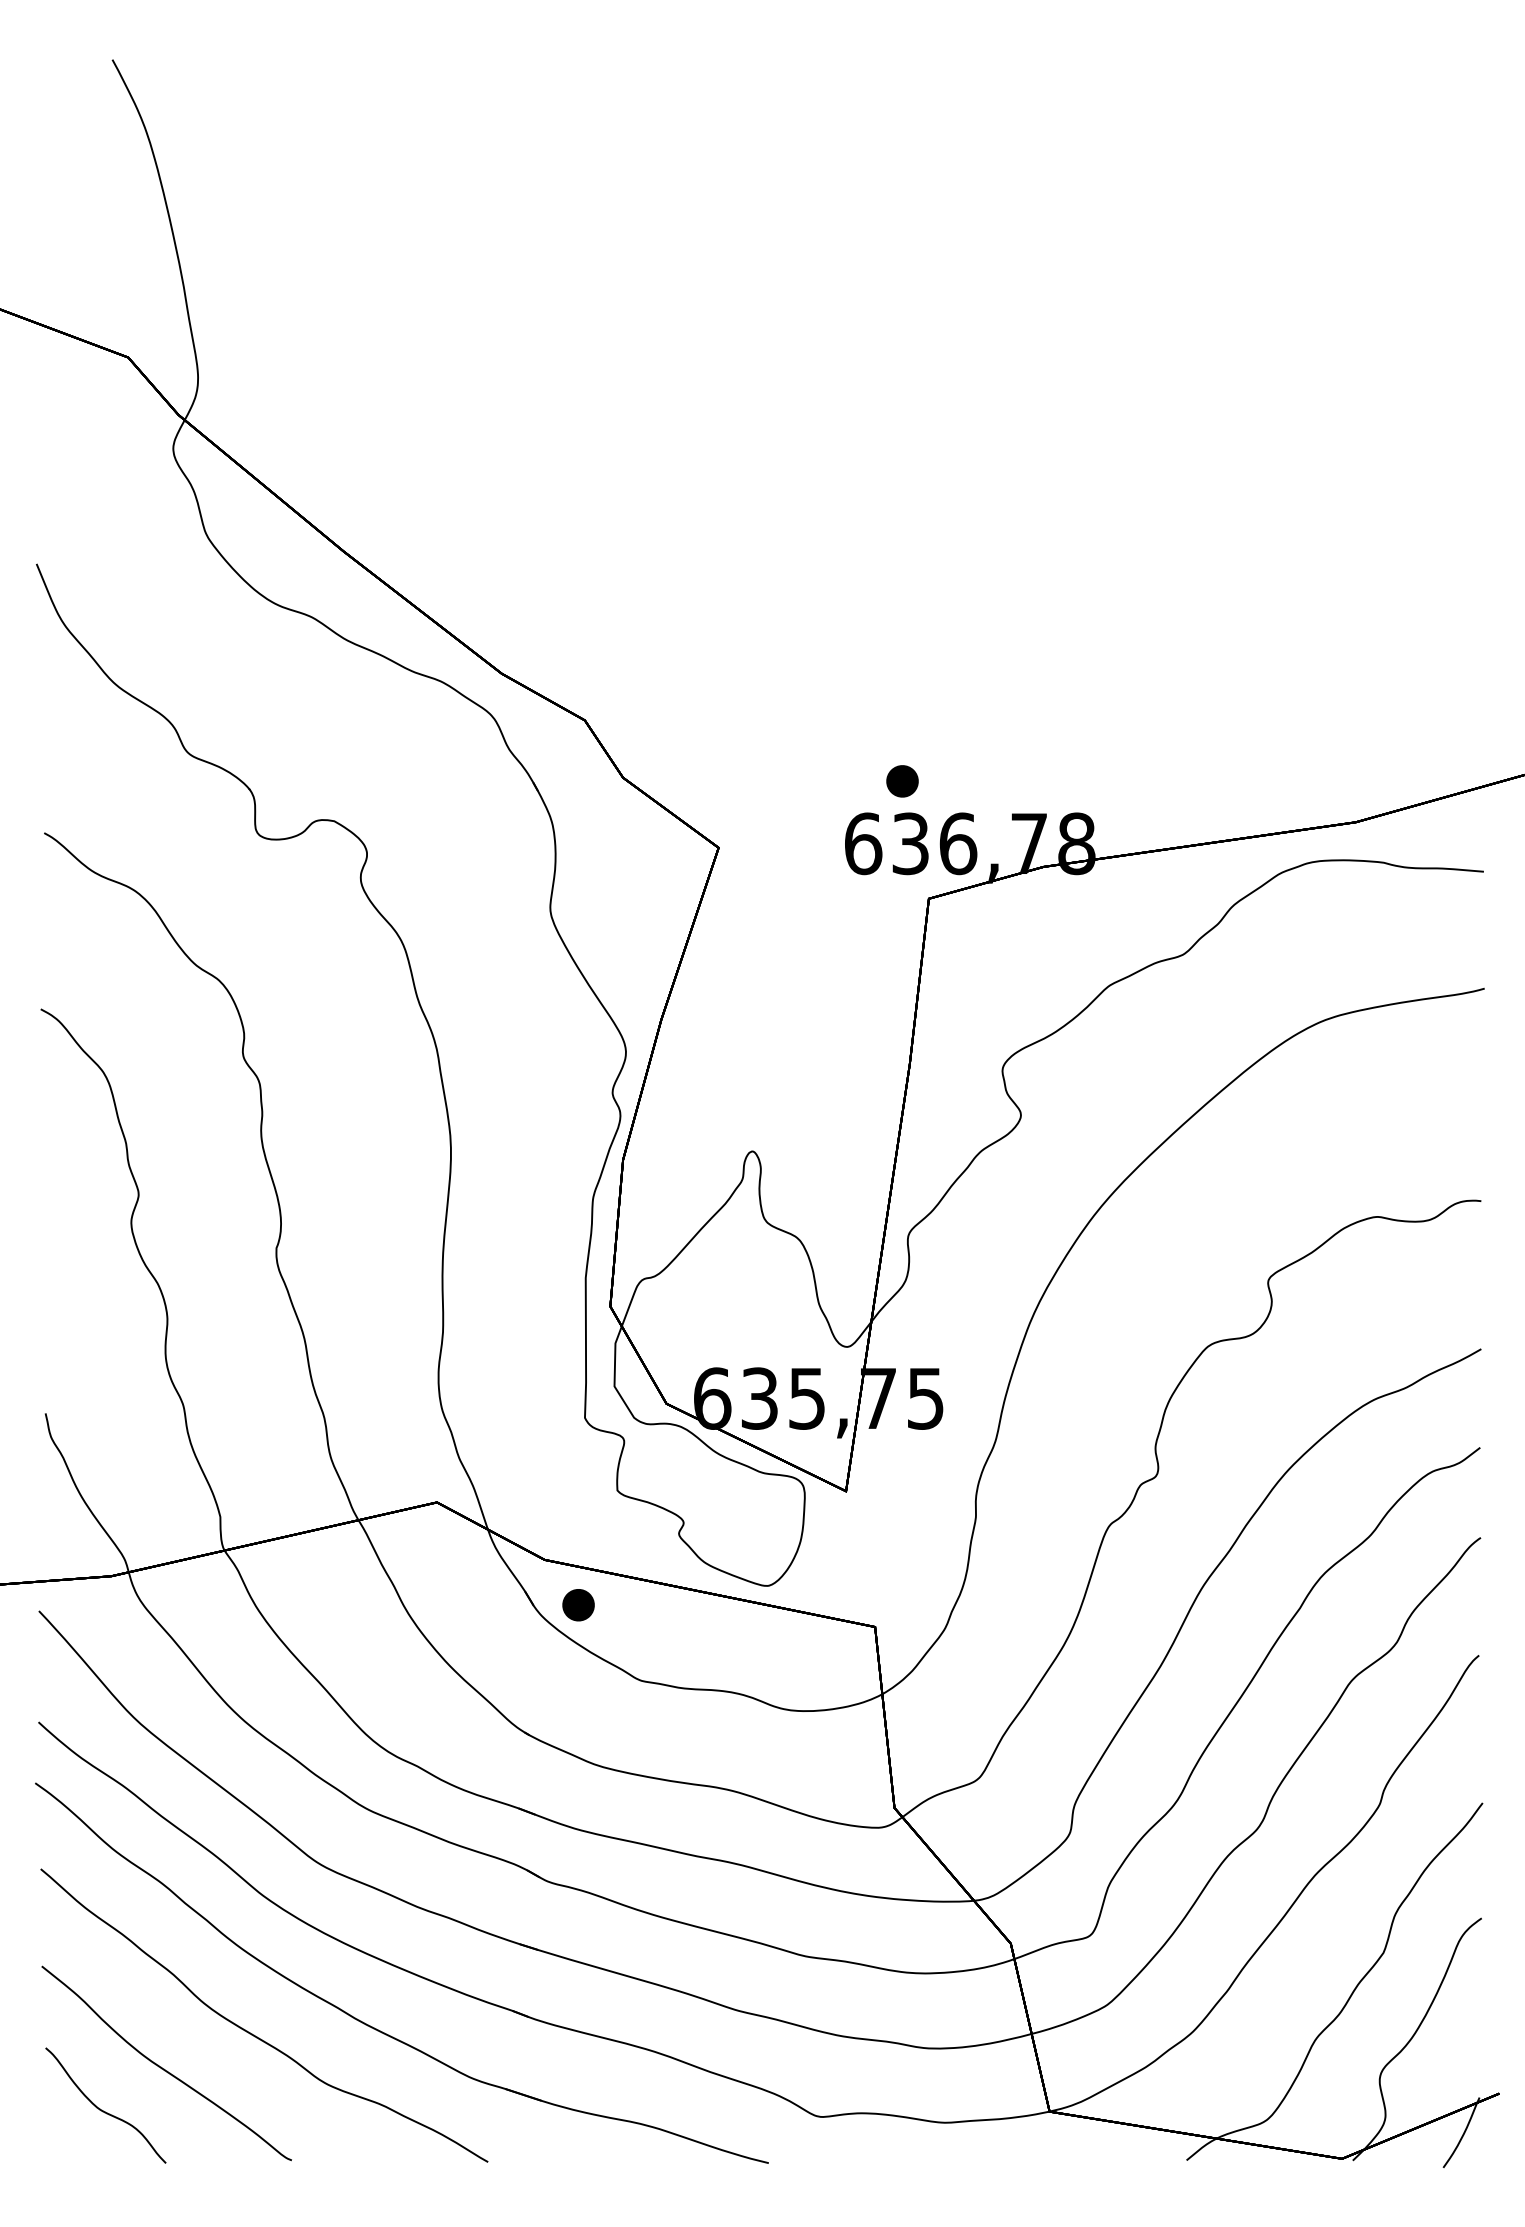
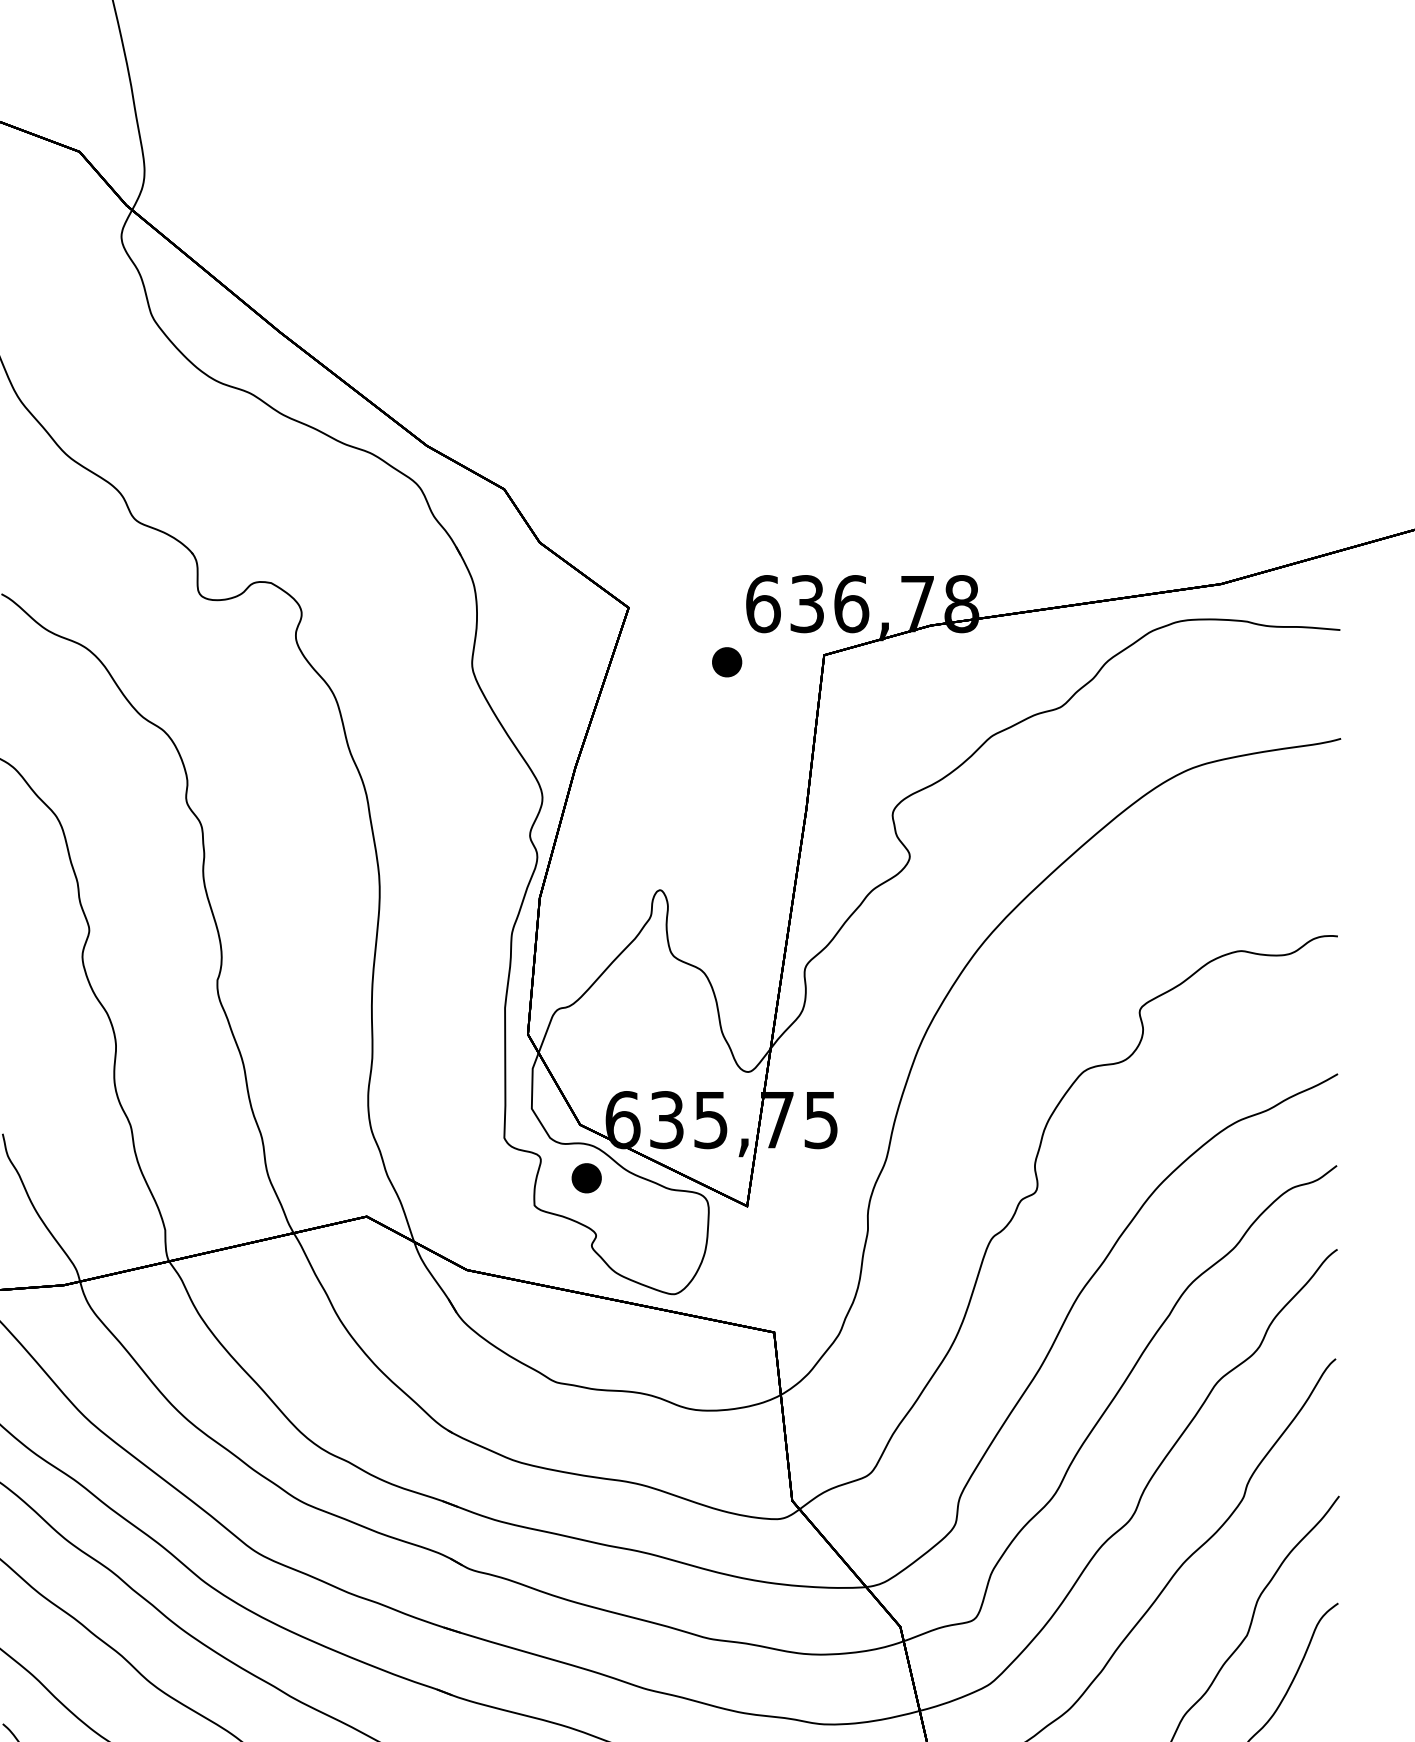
part: (902, 781) -> (727, 662), moved
part: (578, 1605) -> (586, 1178), moved

